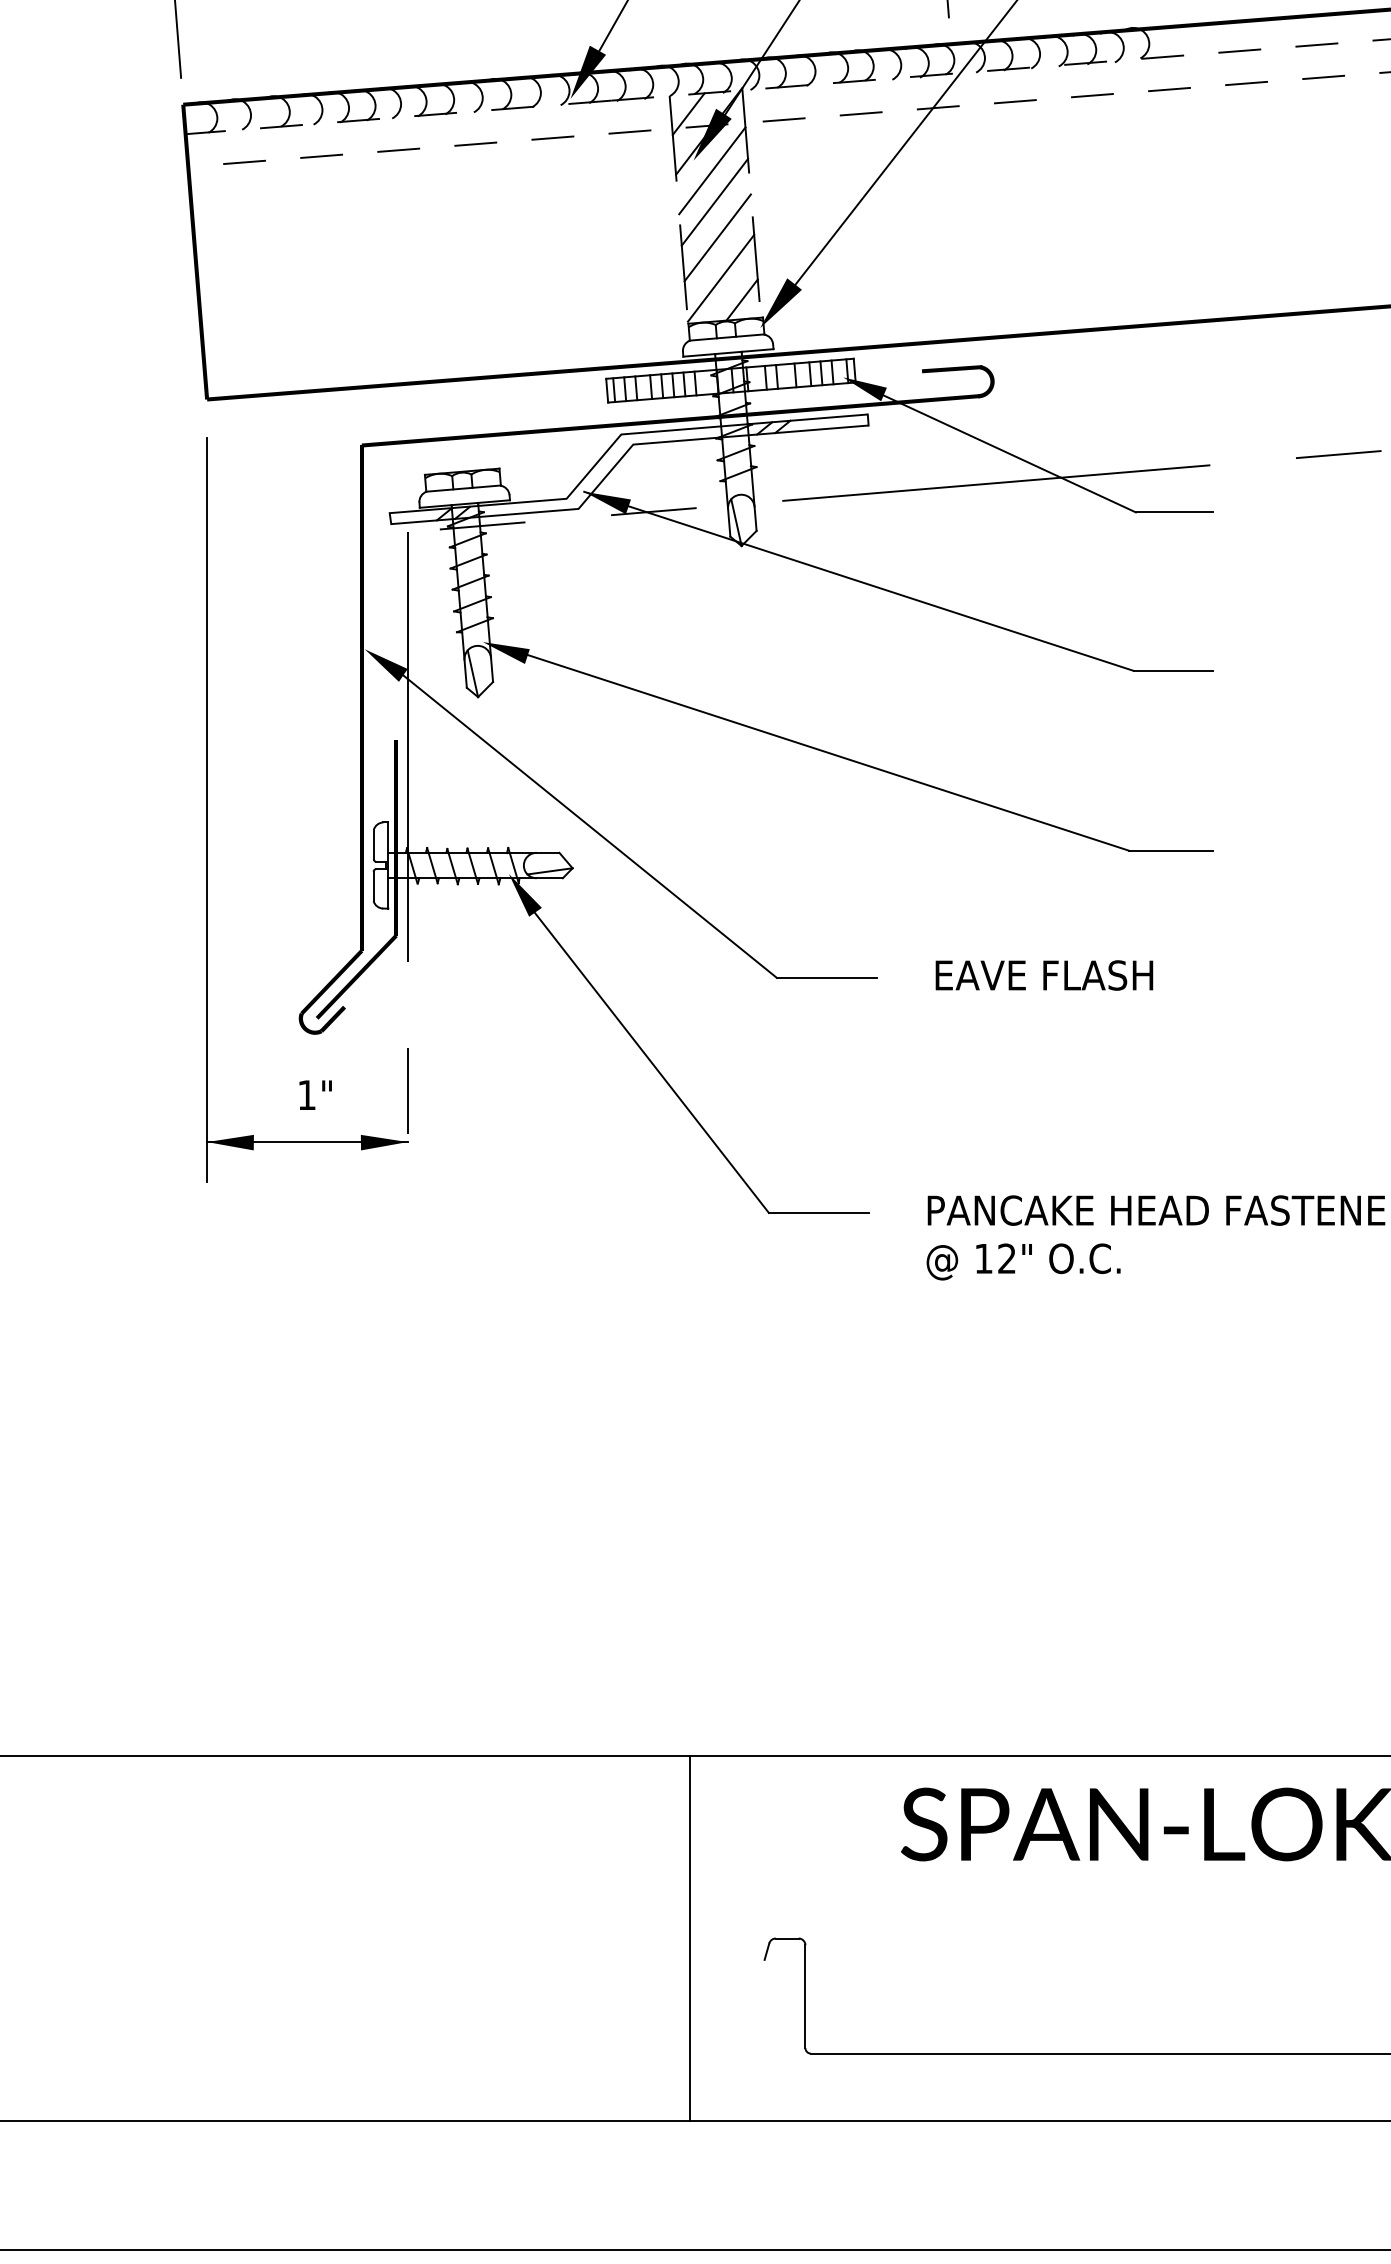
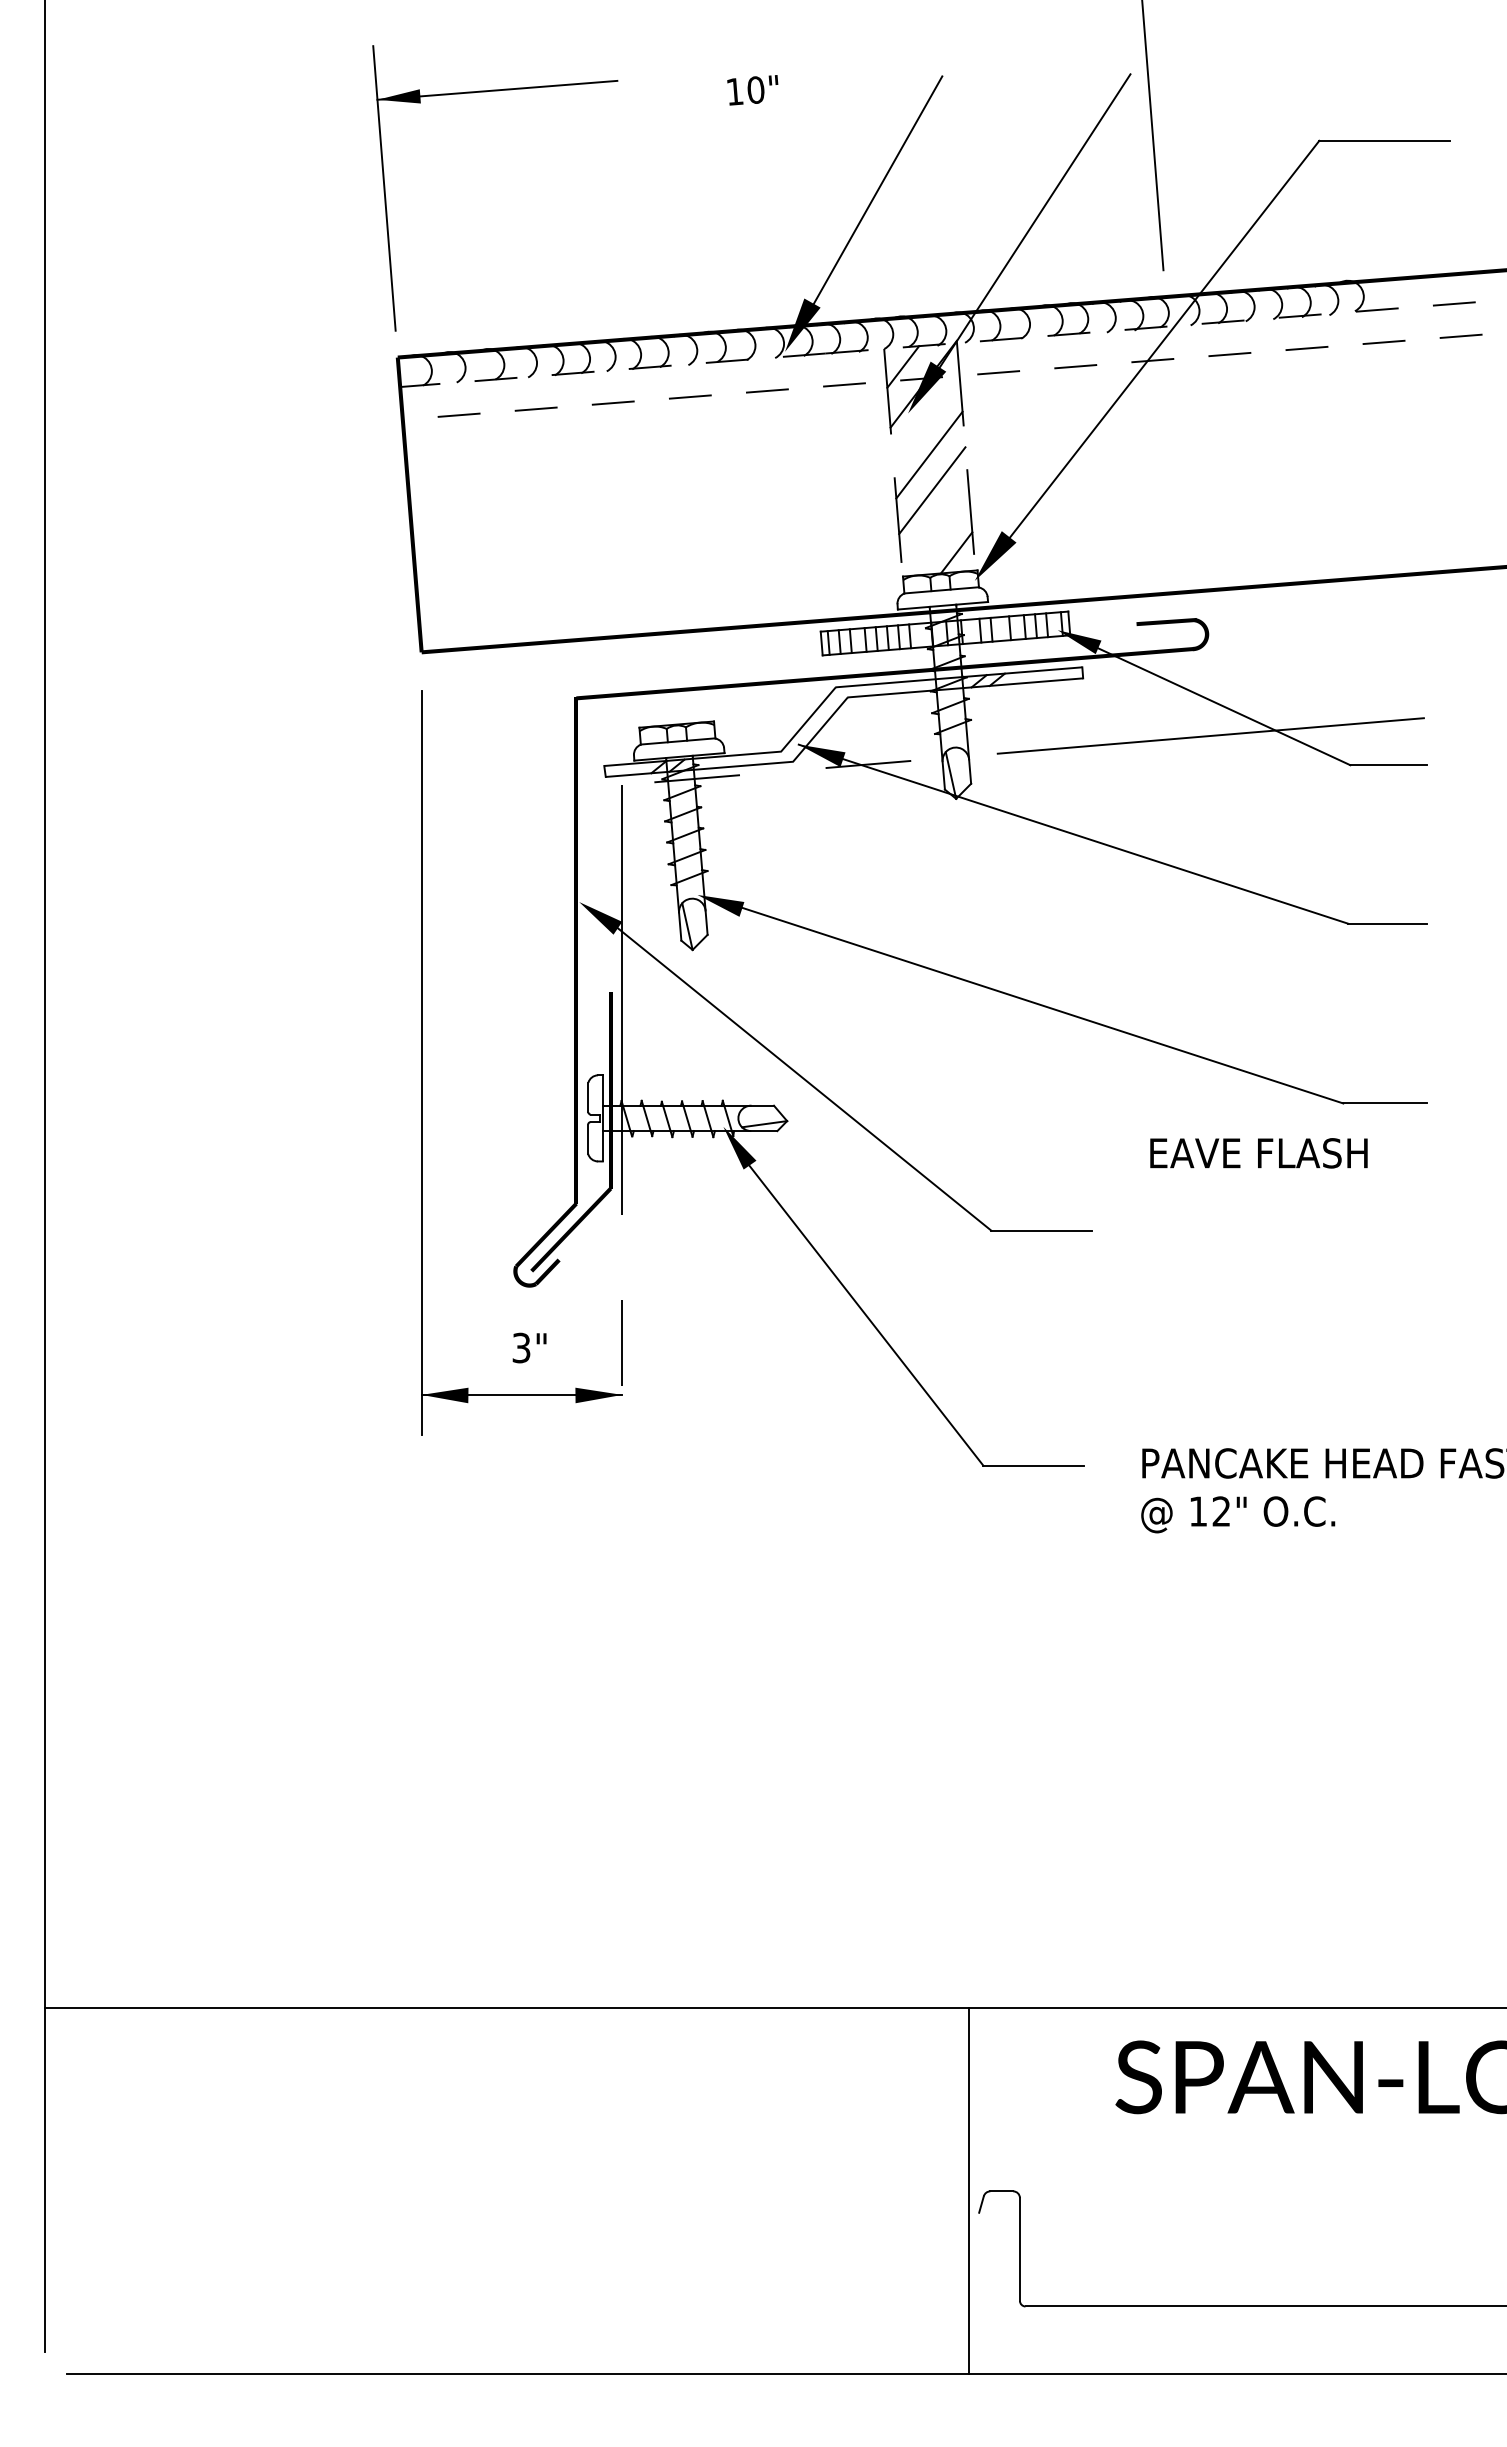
line: (711, 170) -> (926, 423), removed
line: (720, 277) -> (935, 530), removed
text: (1043, 975) -> (1258, 1153), moved
text: (306, 1094) -> (521, 1347), 1" -> 3"
line: (689, 1937) -> (969, 2190), moved

